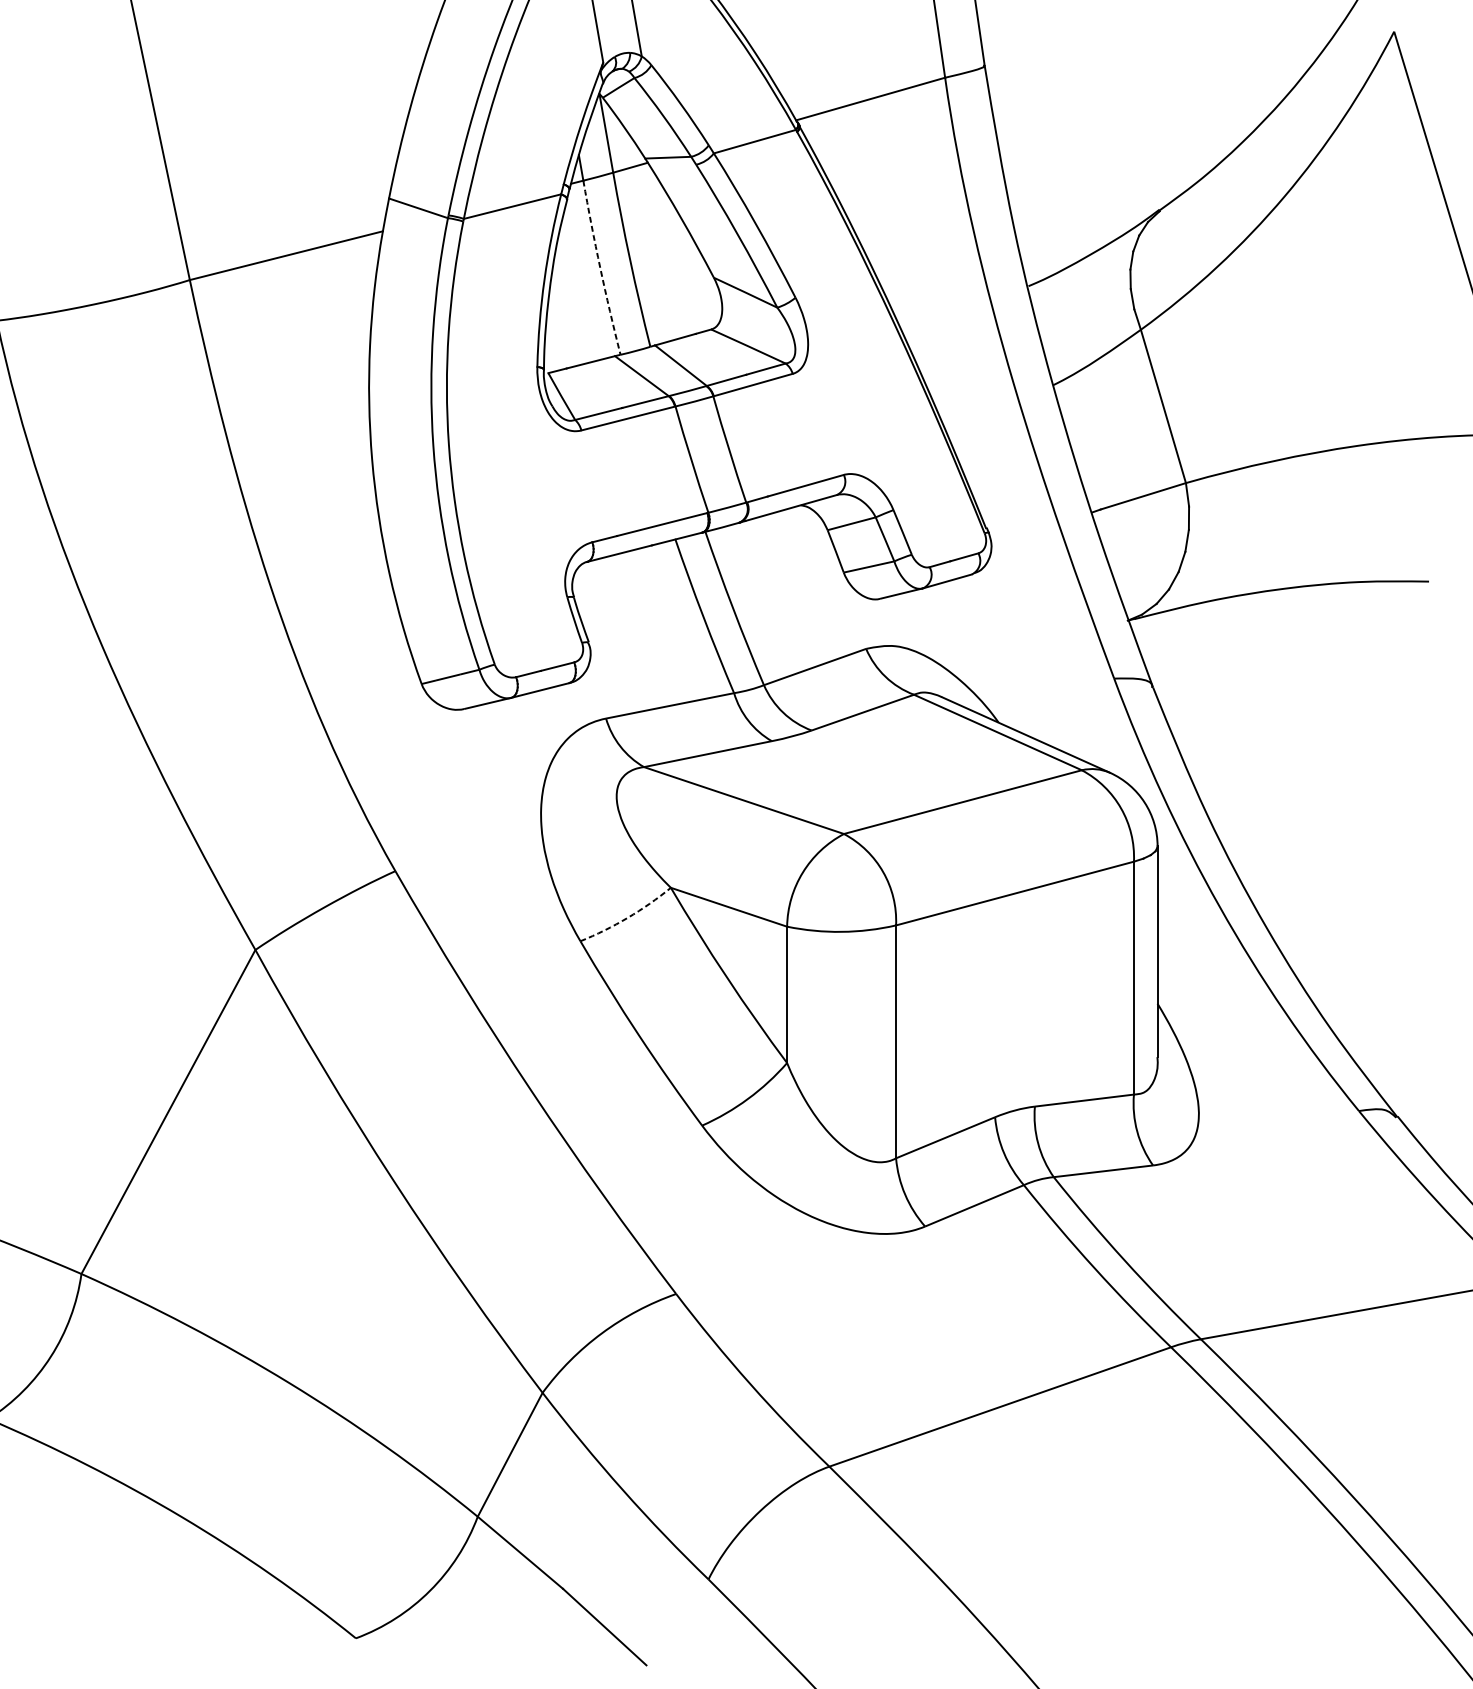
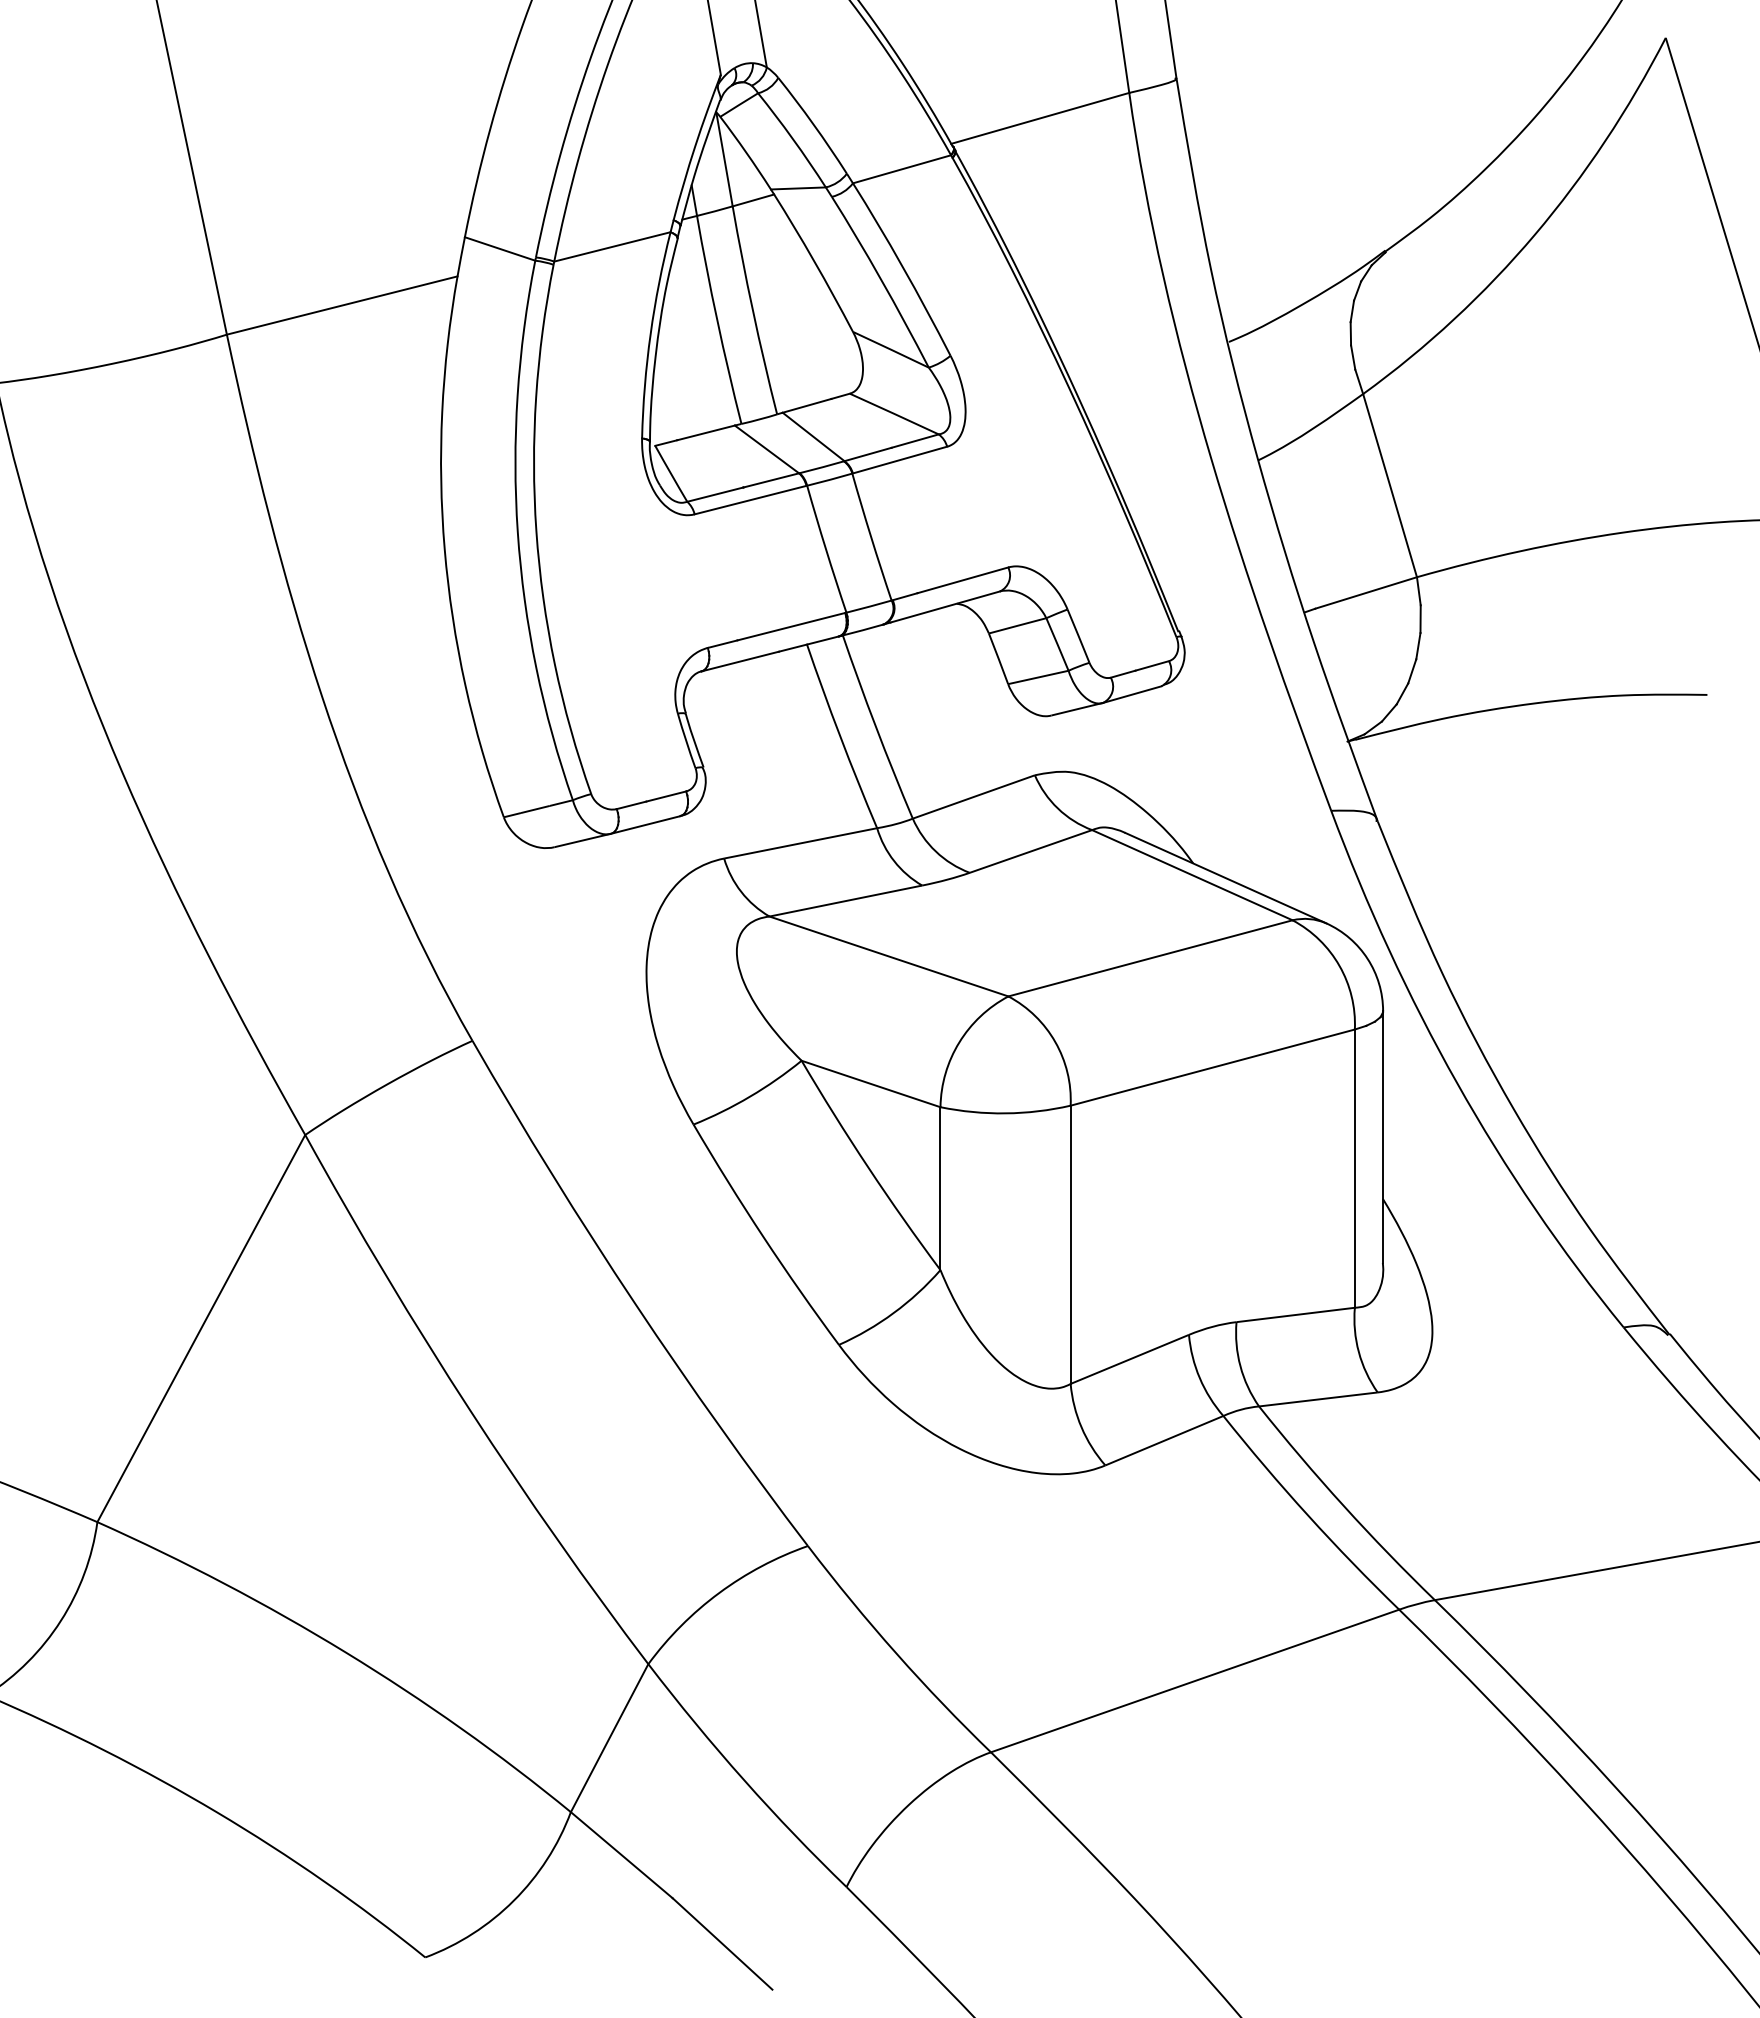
arc: (600, 268) -> (717, 320), dashed -> solid
arc: (628, 917) -> (750, 1096), dashed -> solid

